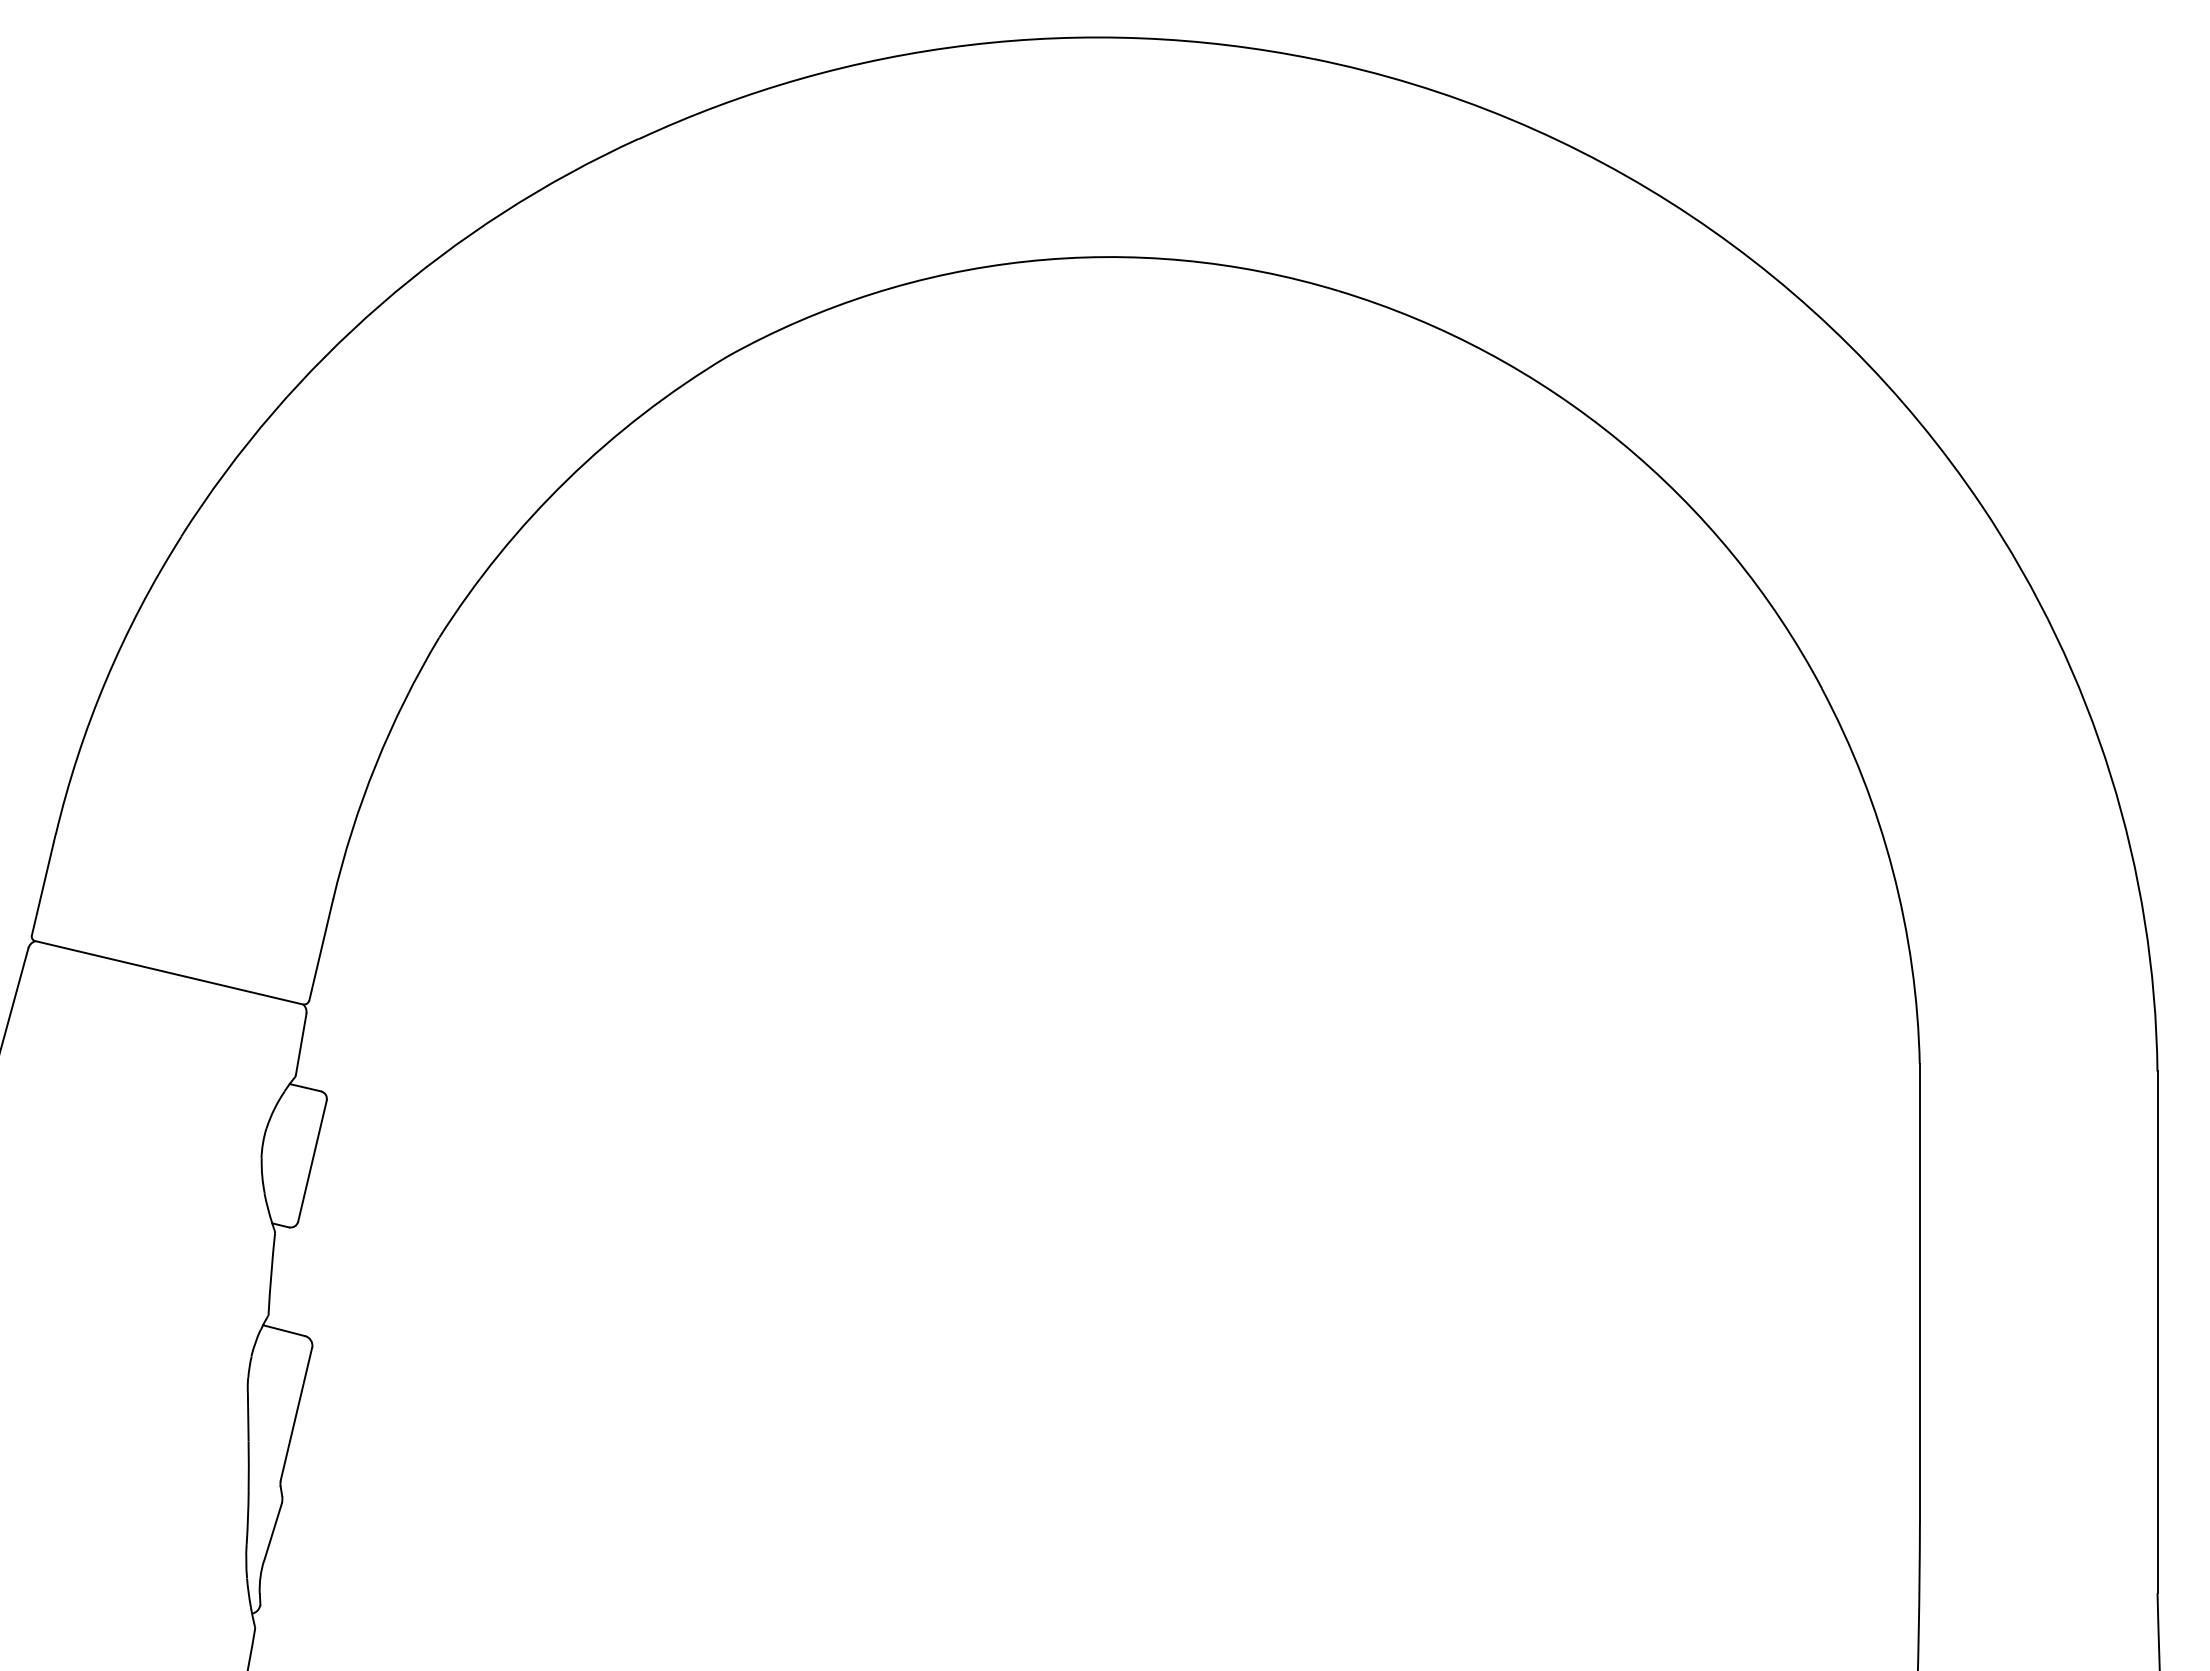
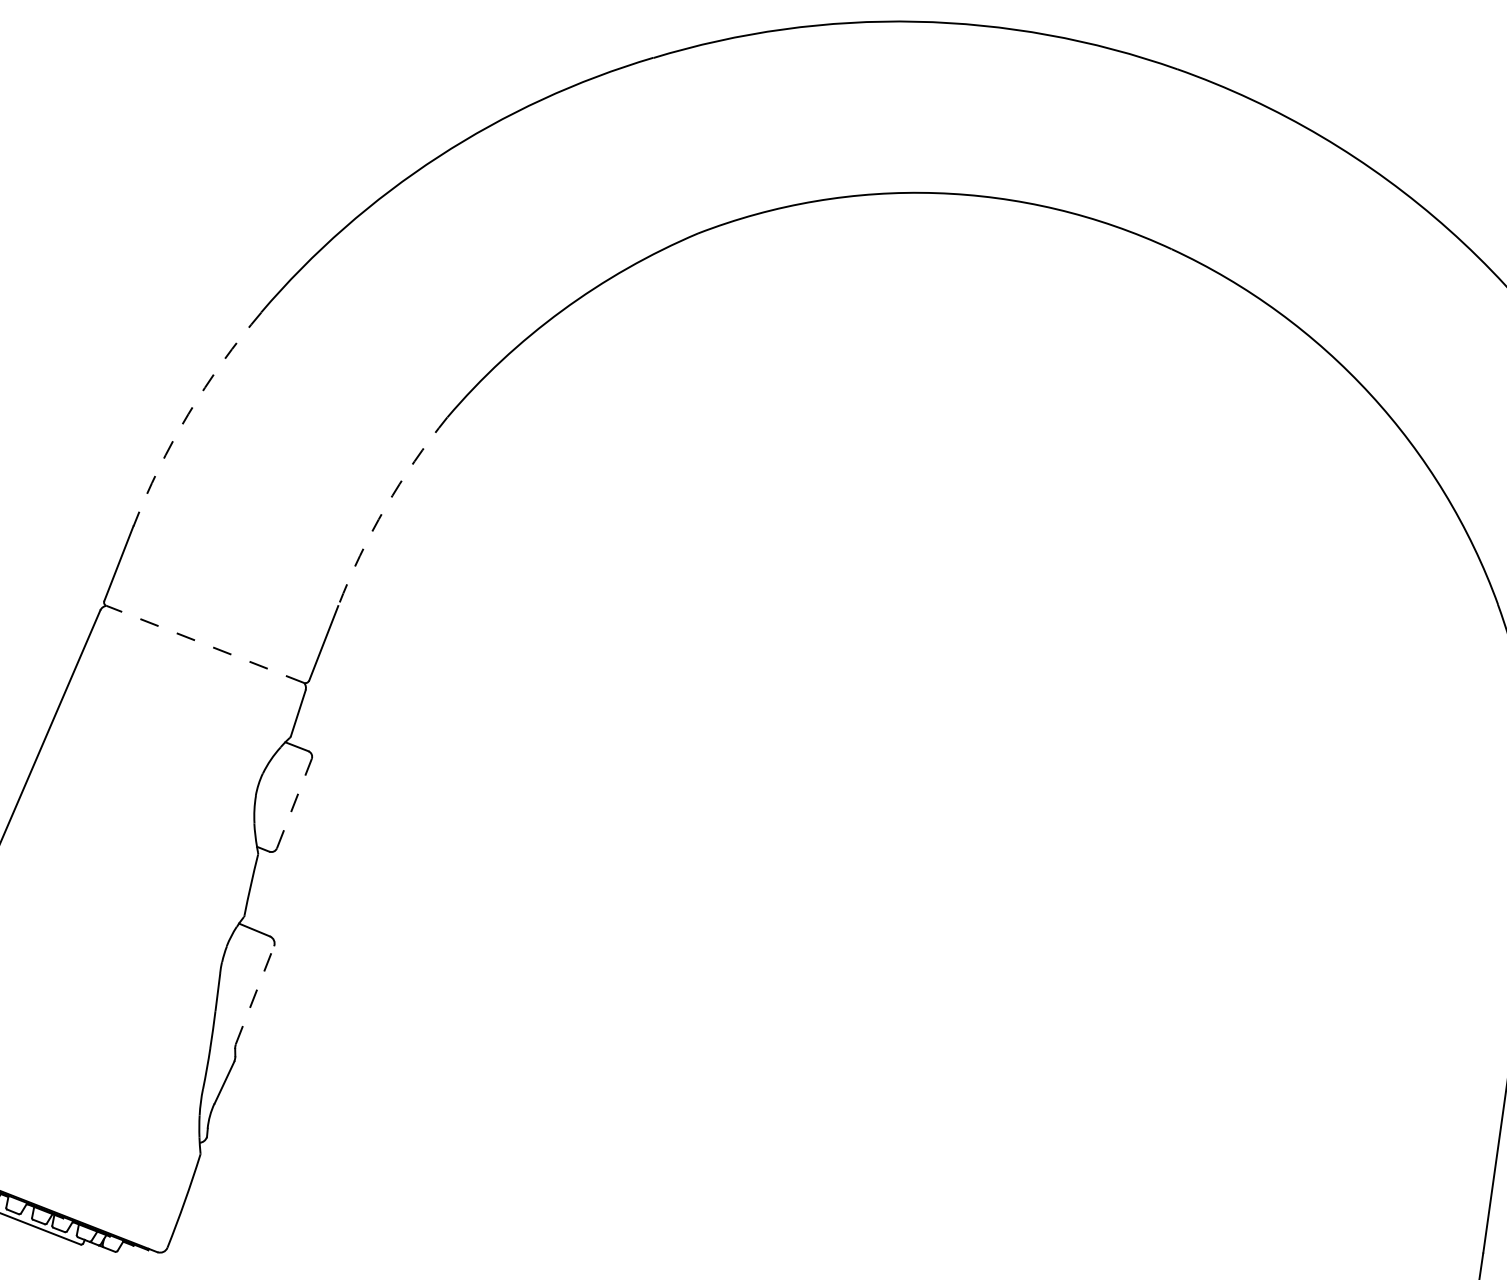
arc: (106, 680) -> (188, 414), solid -> dashed
arc: (376, 764) -> (385, 507), solid -> dashed
line: (169, 972) -> (205, 644), solid -> dashed
line: (312, 1160) -> (294, 803), solid -> dashed
line: (296, 1413) -> (255, 994), solid -> dashed

